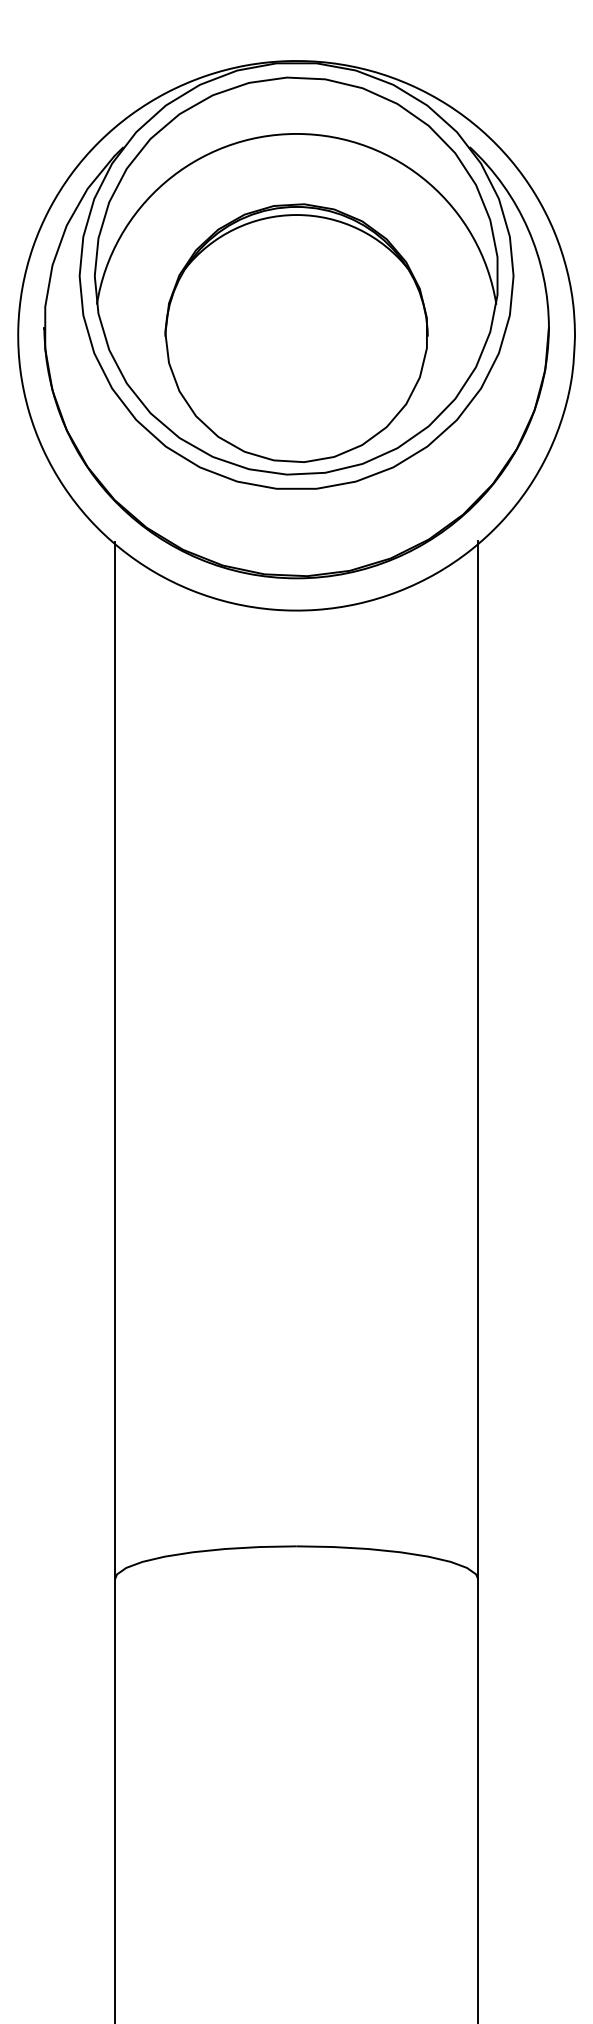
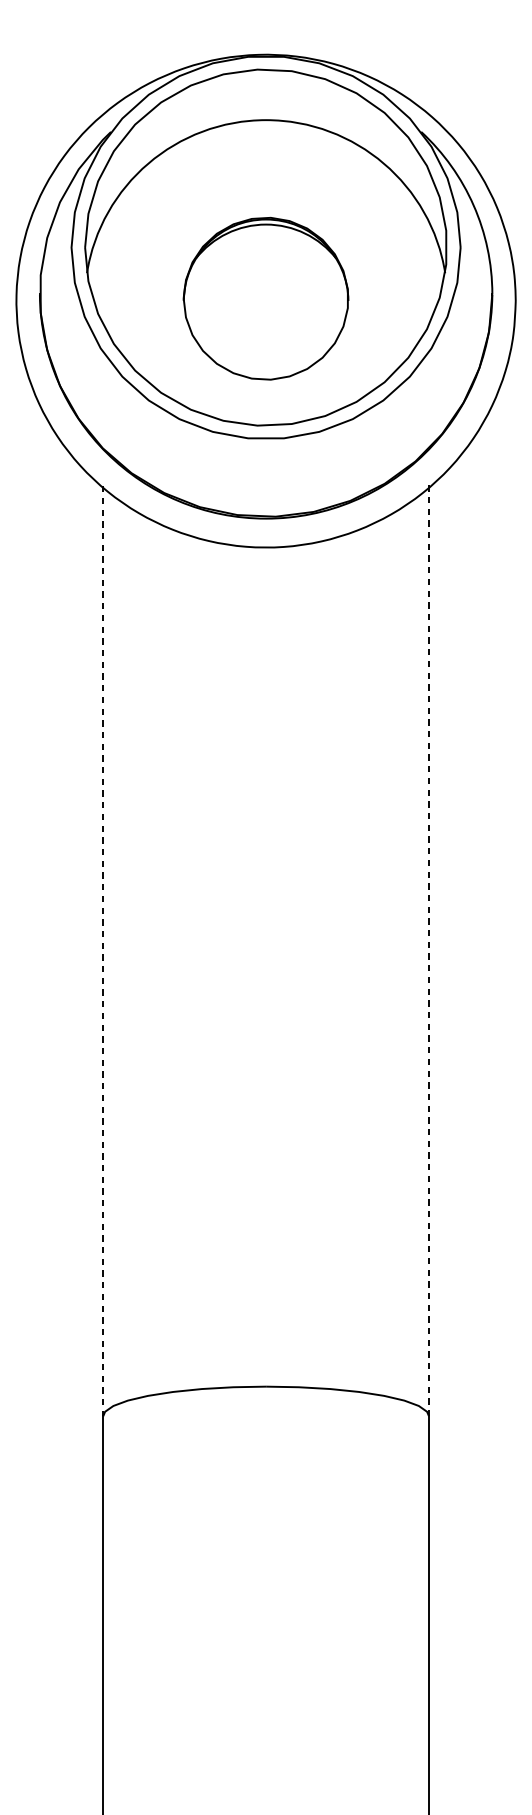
part: (296, 332) -> (266, 298), size x0.7
line: (478, 1059) -> (429, 950), solid -> dashed
line: (115, 1060) -> (103, 950), solid -> dashed

